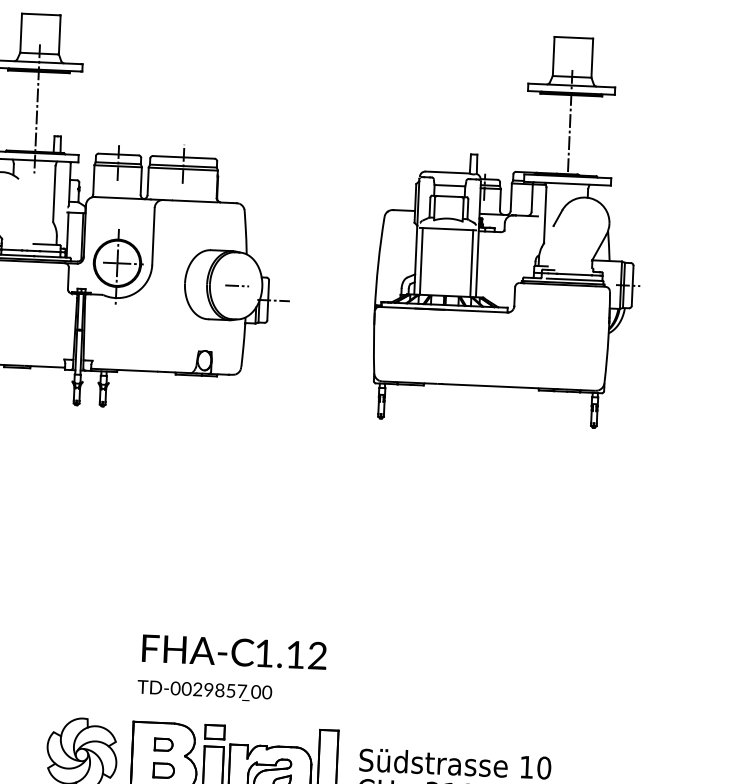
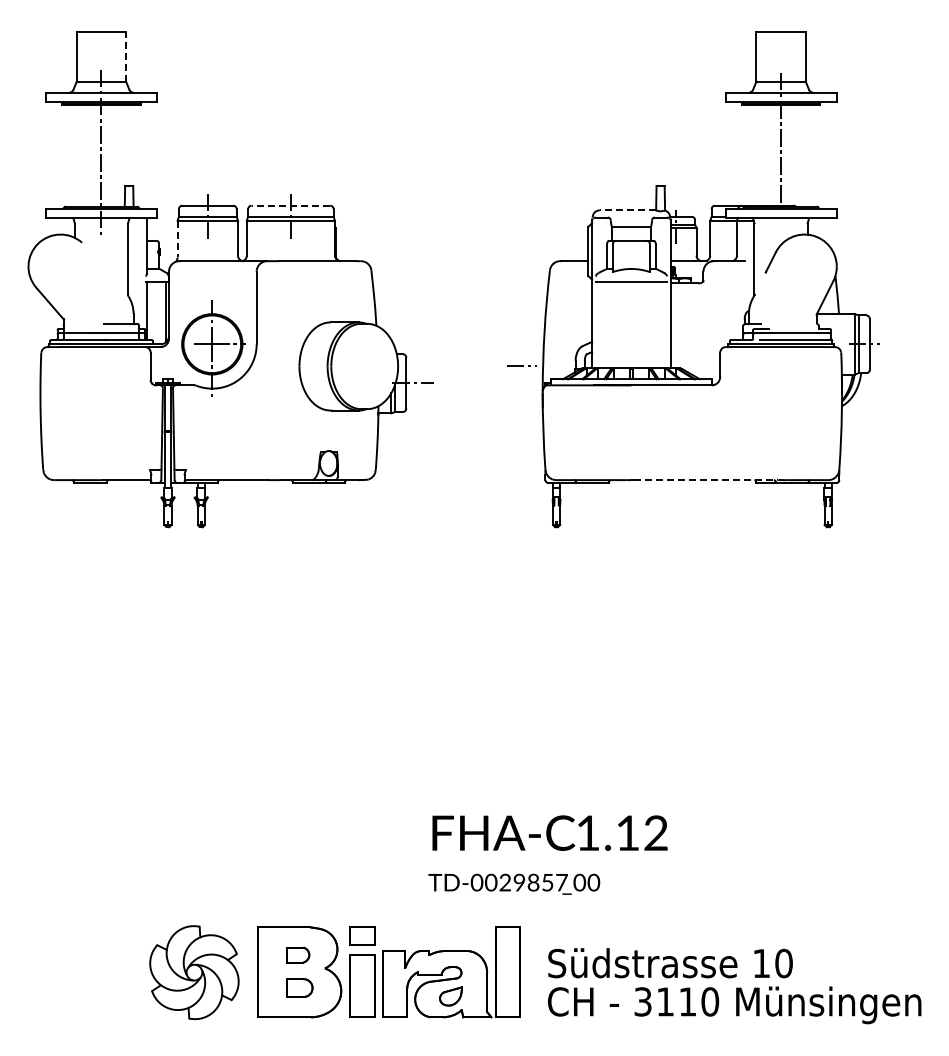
line: (60, 34) -> (126, 56), solid -> dashed
line: (183, 157) -> (290, 205), solid -> dashed
line: (447, 172) -> (627, 210), solid -> dashed
line: (93, 179) -> (177, 239), solid -> dashed
line: (421, 261) -> (599, 324), removed
line: (471, 263) -> (663, 324), removed
line: (236, 285) -> (521, 365), moved
line: (500, 386) -> (706, 480), solid -> dashed
text: (231, 668) -> (547, 854), moved

